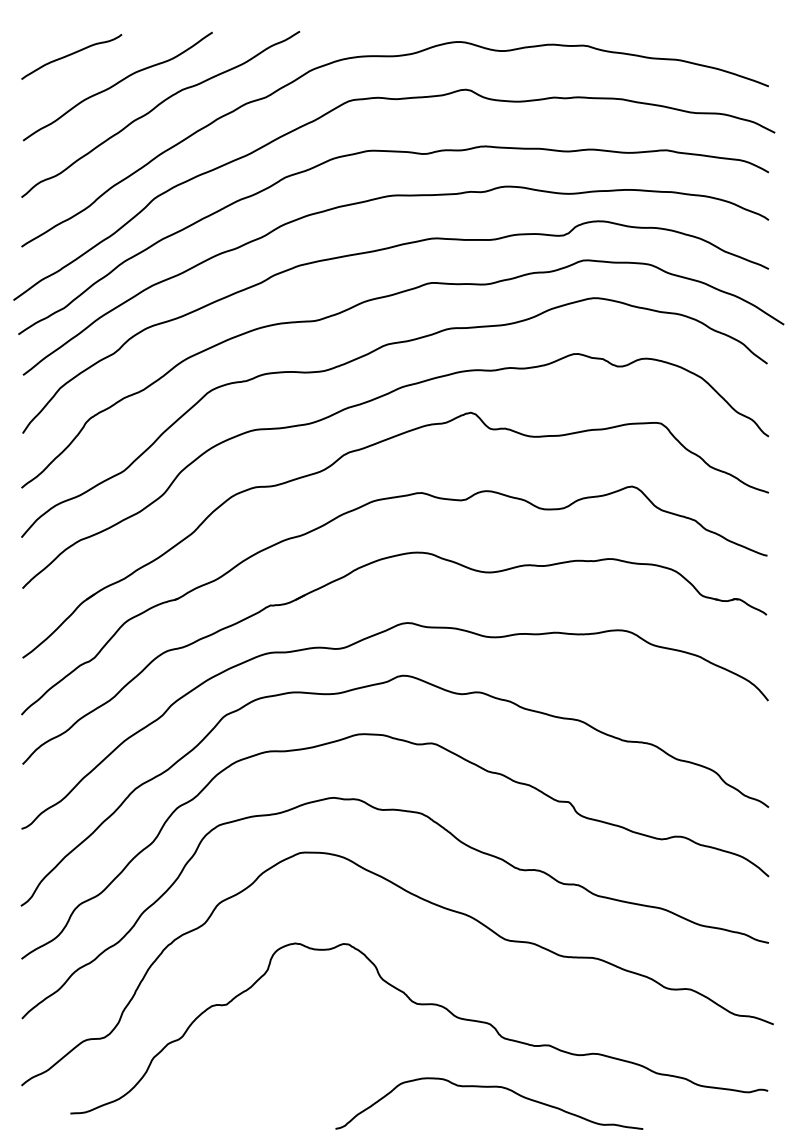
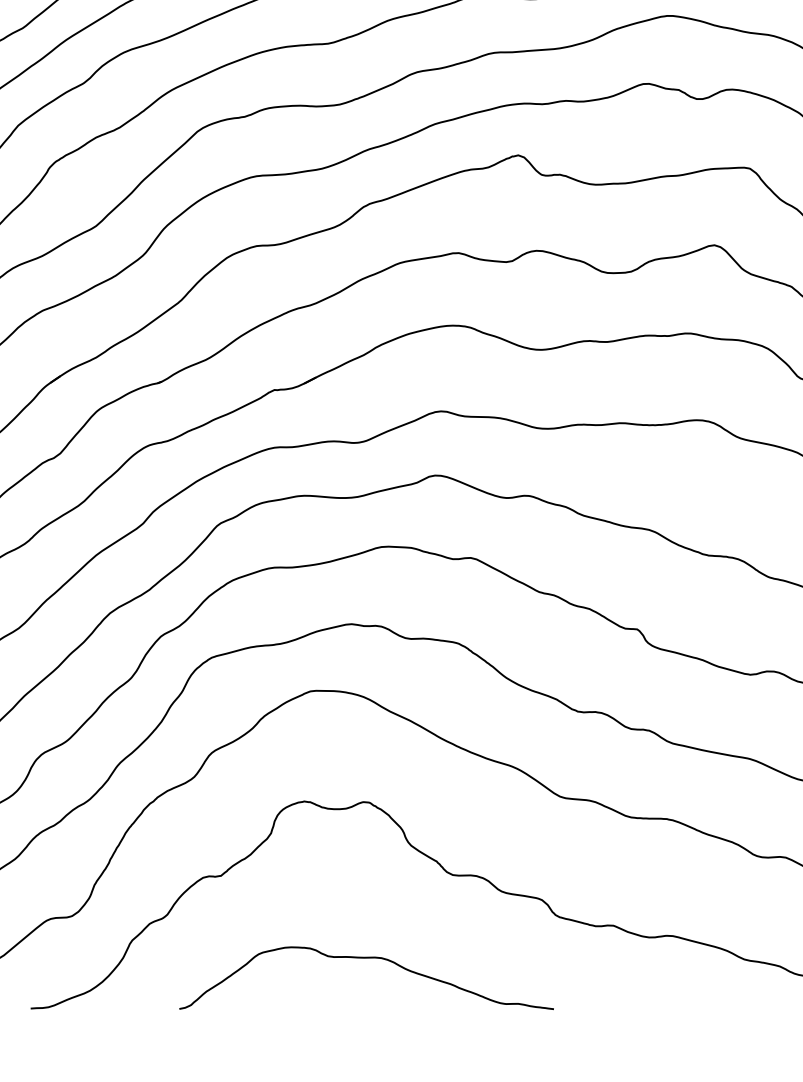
curve: (489, 1087) -> (366, 958), moved

